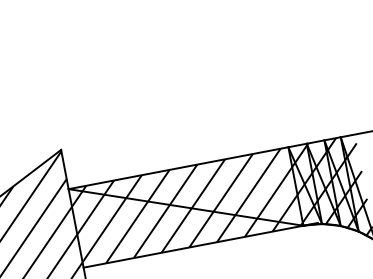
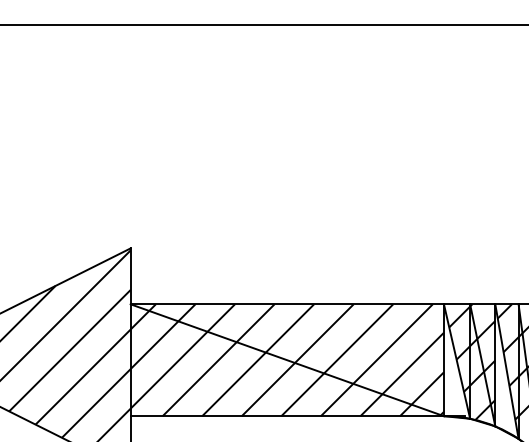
hatch: (340, 188) -> (505, 374), removed
hatch: (303, 191) -> (453, 369), removed

